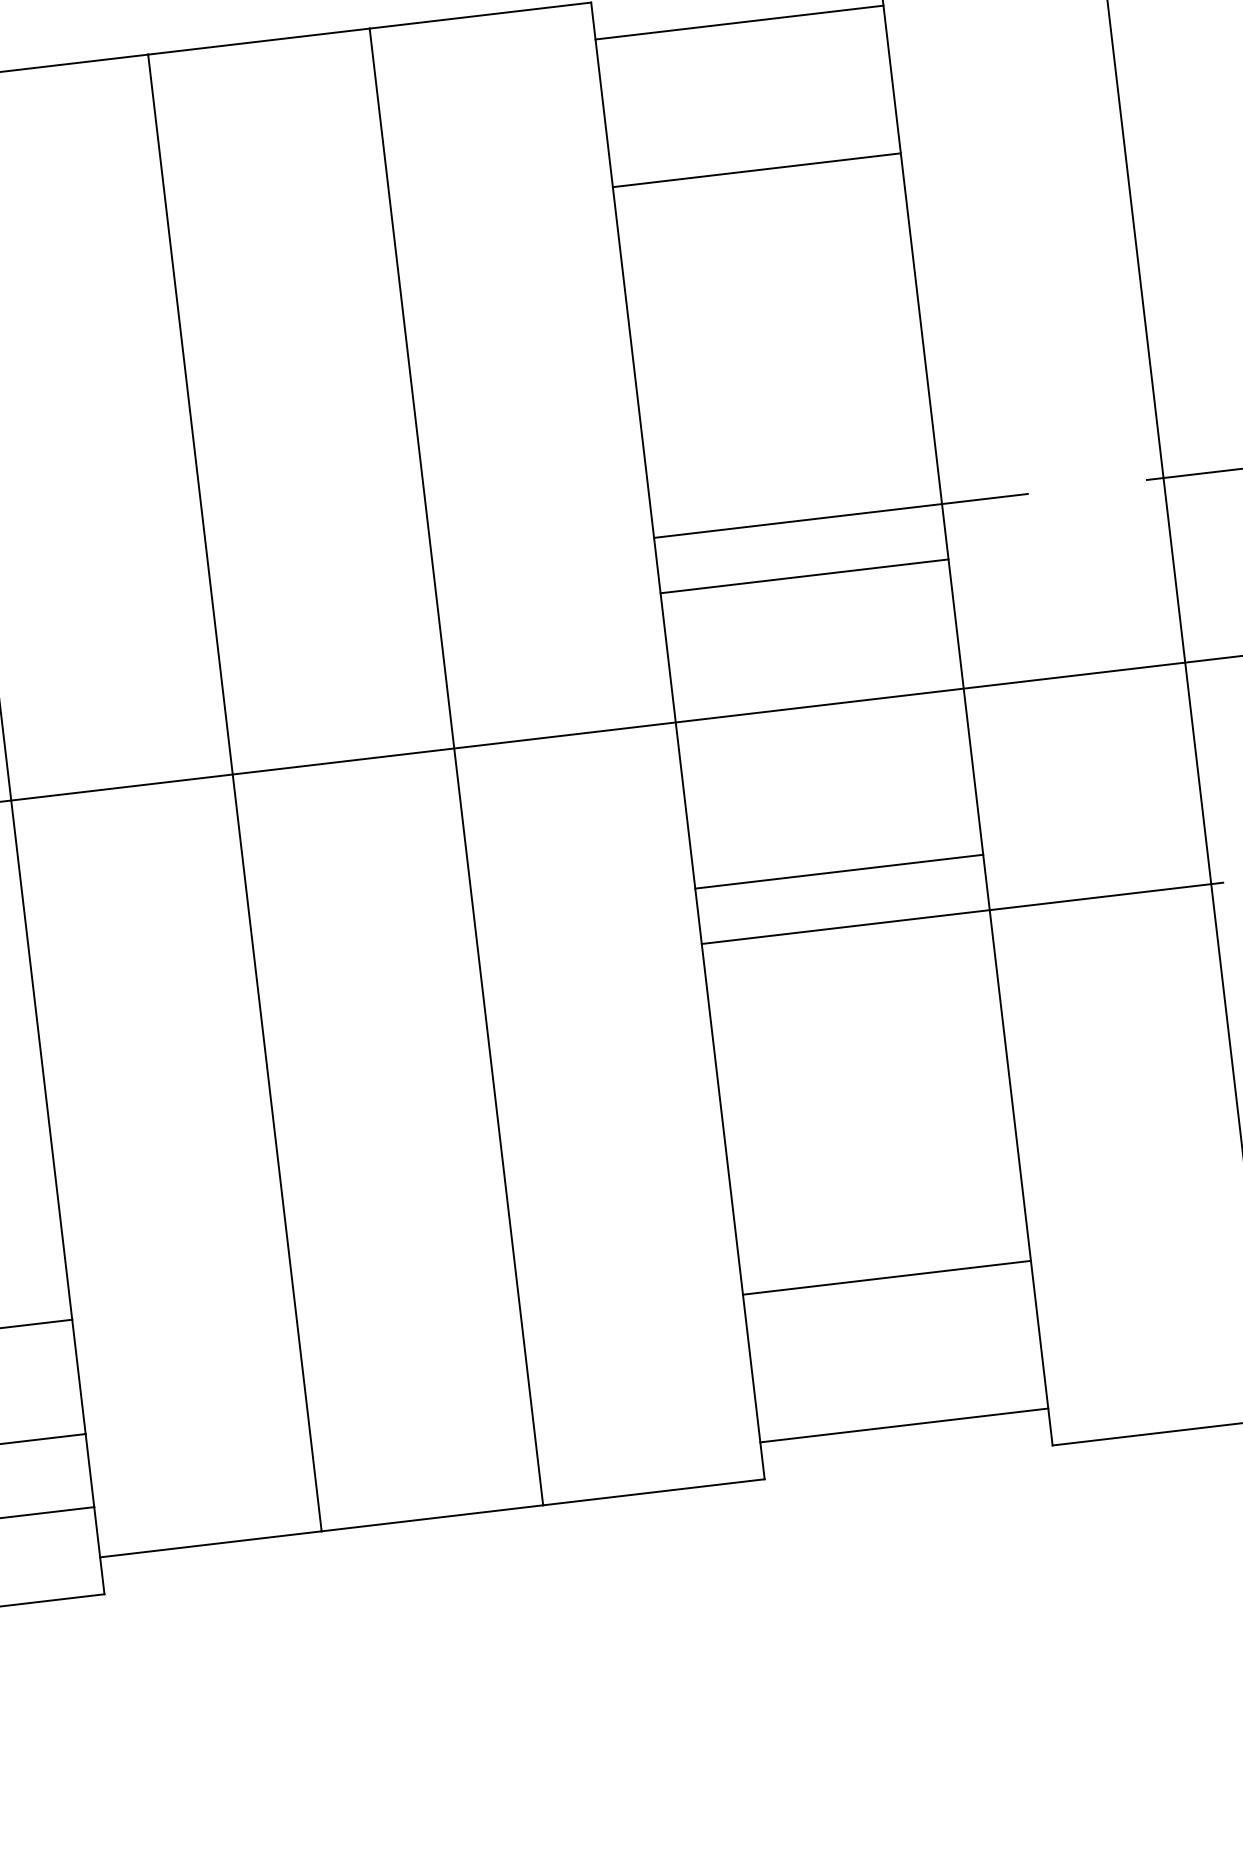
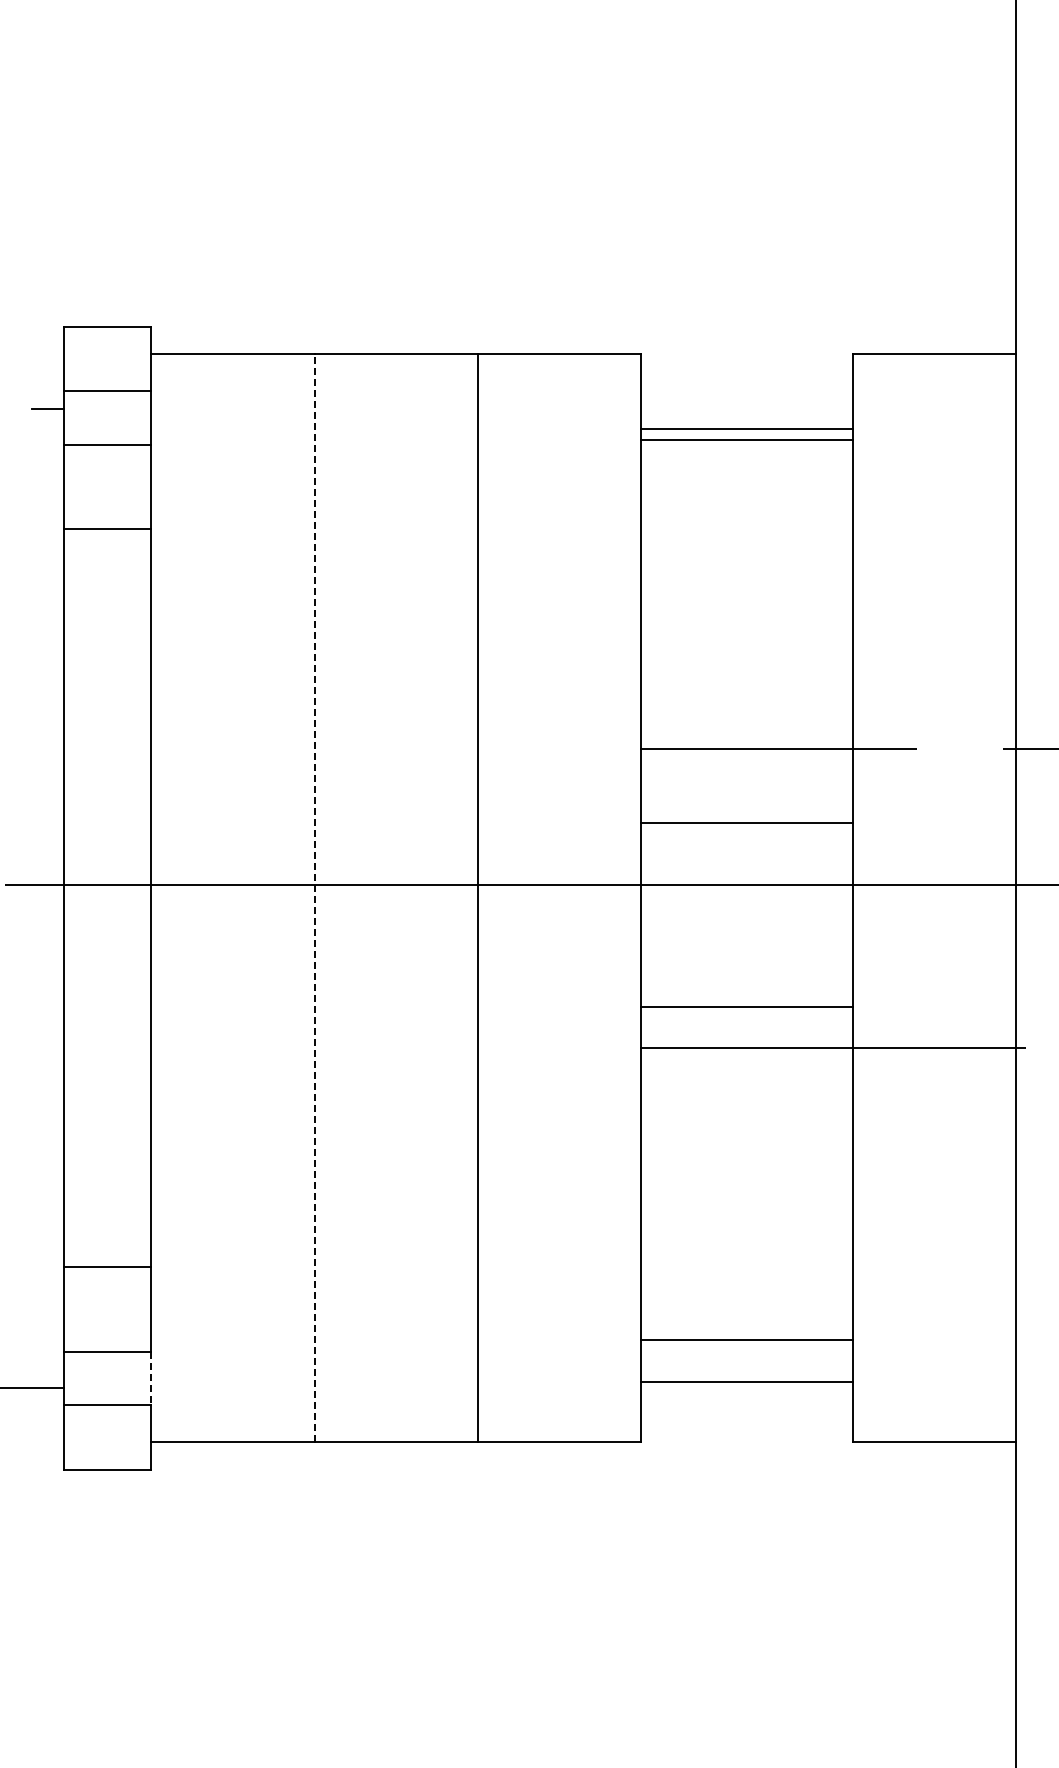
line: (740, 22) -> (747, 439), moved
line: (757, 170) -> (747, 429), moved
line: (805, 576) -> (747, 822), moved
line: (234, 793) -> (314, 898), solid -> dashed
line: (887, 1277) -> (747, 1340), moved
line: (904, 1425) -> (747, 1382), moved
line: (90, 1470) -> (151, 1378), solid -> dashed

